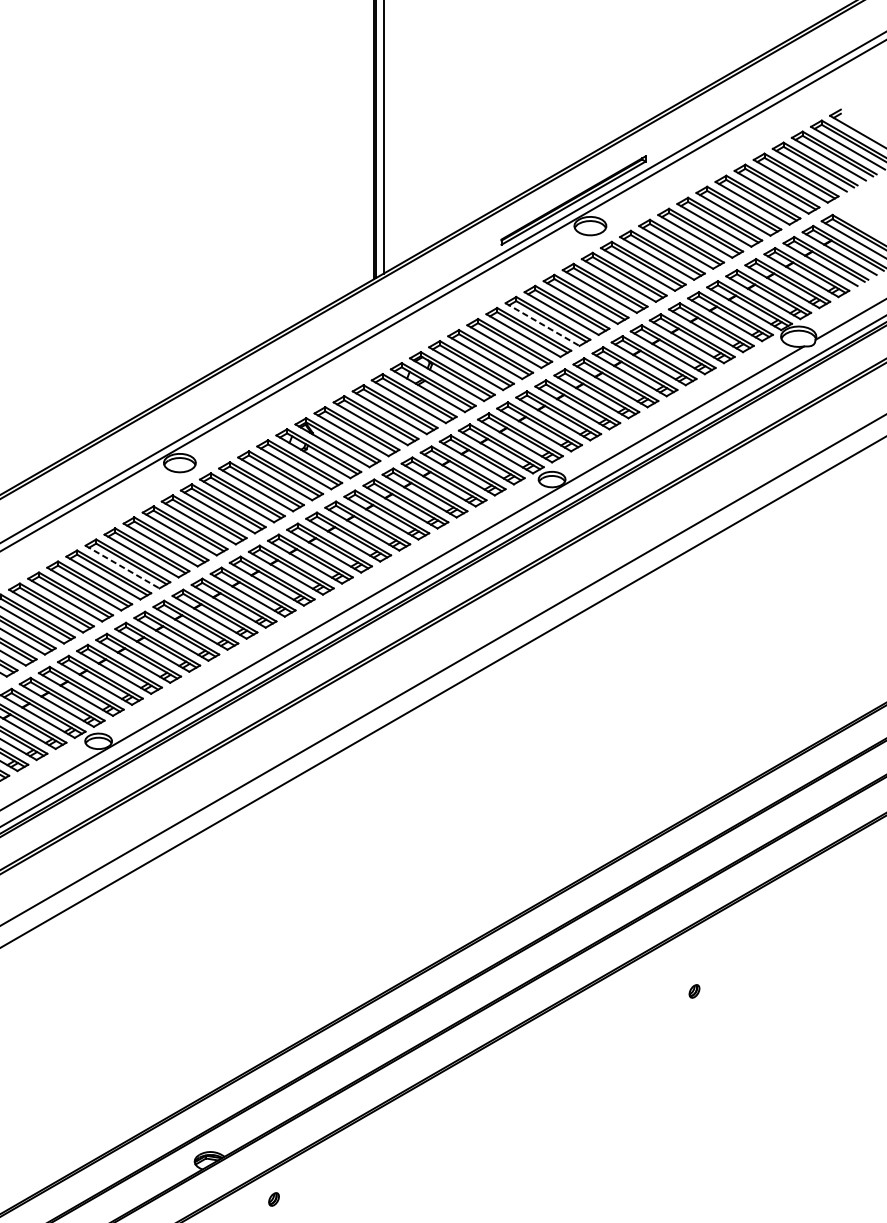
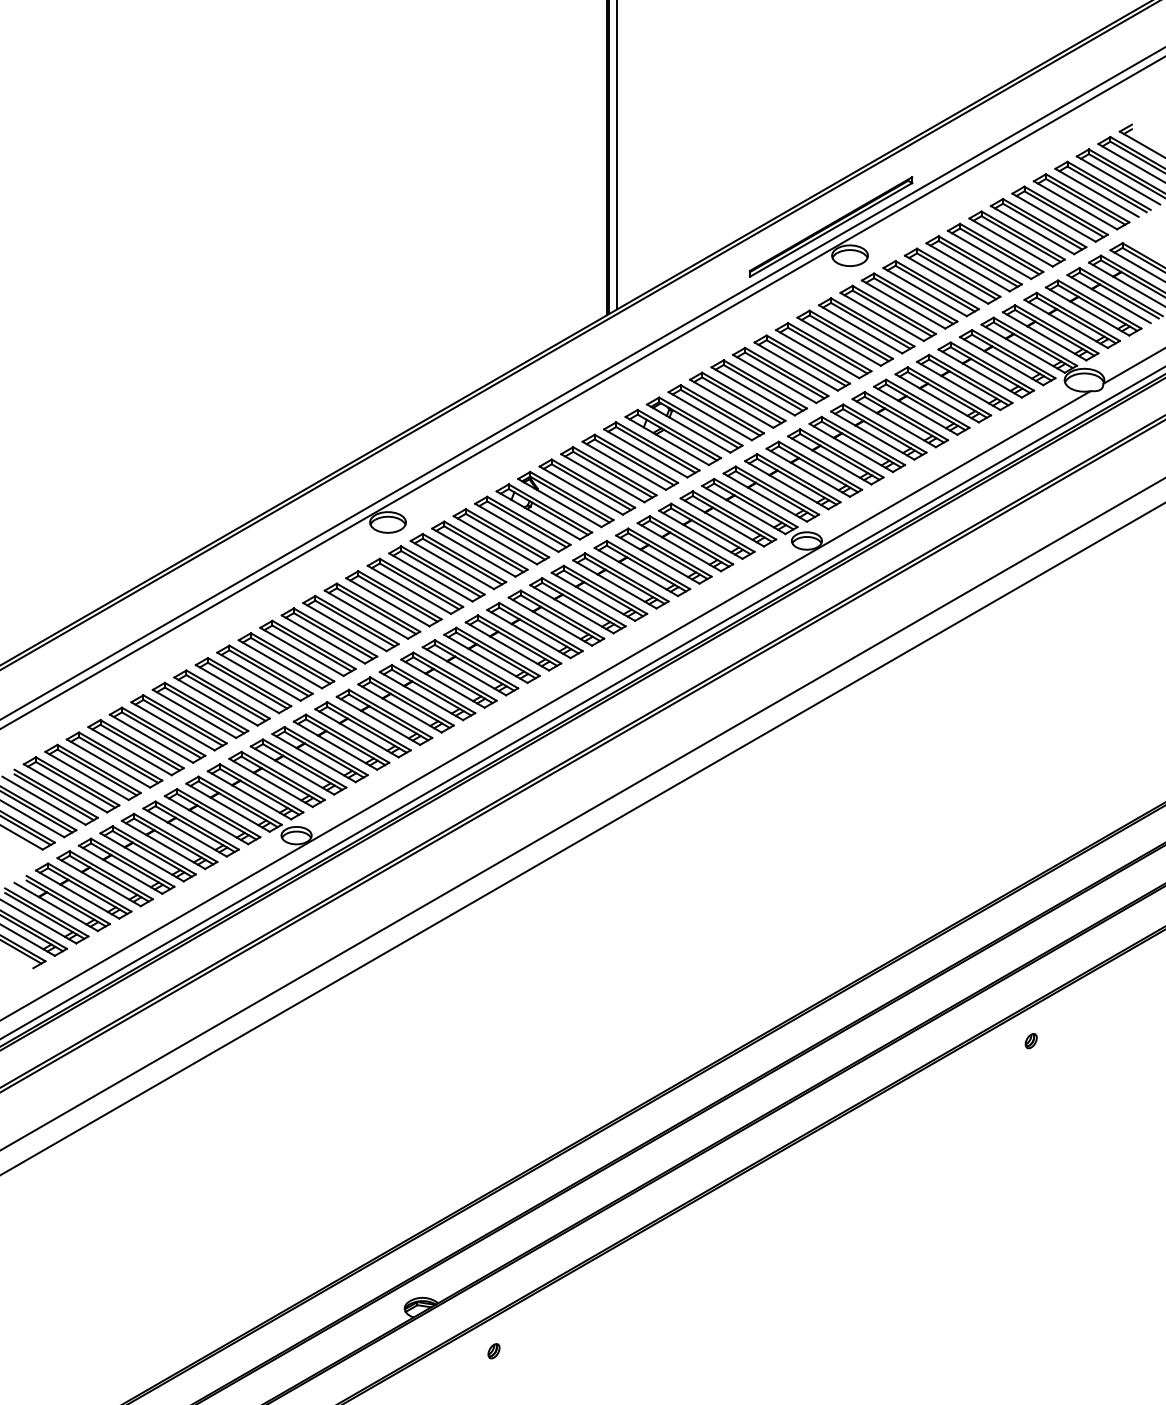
line: (542, 324) -> (796, 366), dashed -> solid
line: (122, 567) -> (323, 639), dashed -> solid
part: (693, 991) -> (1030, 1041), moved

